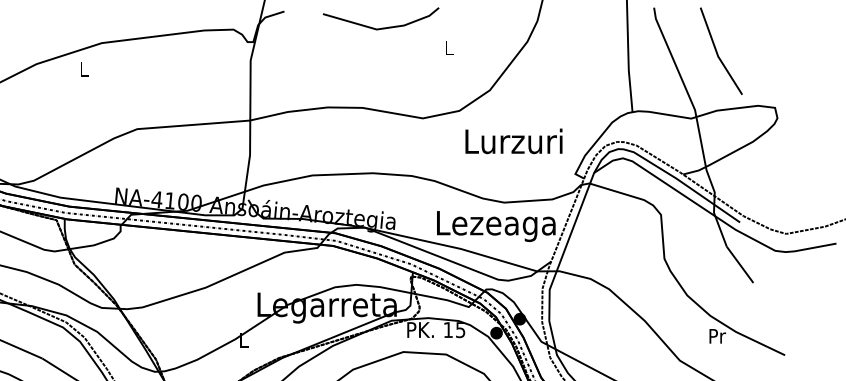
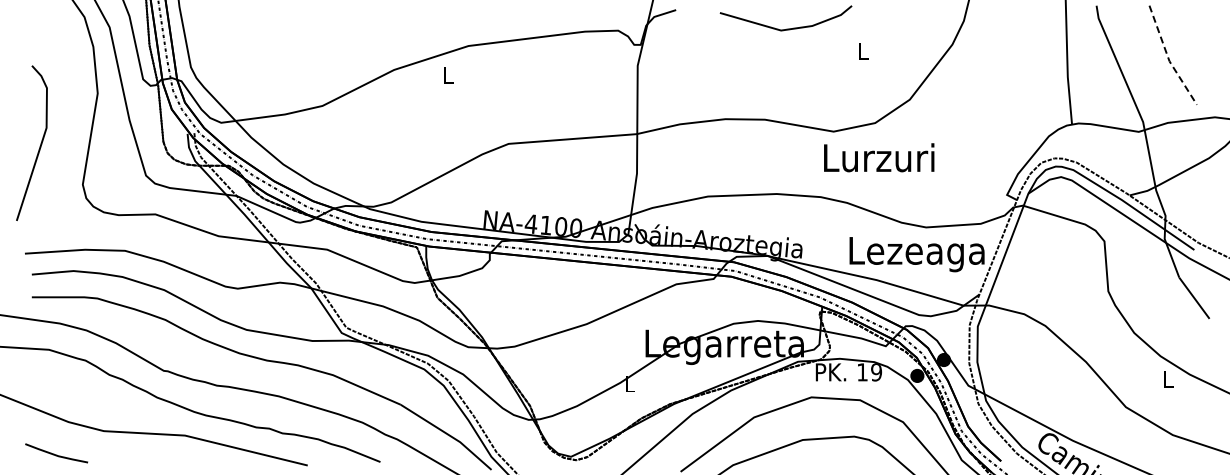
line: (717, 54) -> (1168, 58), solid -> dashed
text: (514, 141) -> (879, 157), moved
text: (460, 330) -> (876, 372), 15 -> 19
text: (717, 336) -> (1168, 379), Pr -> L

